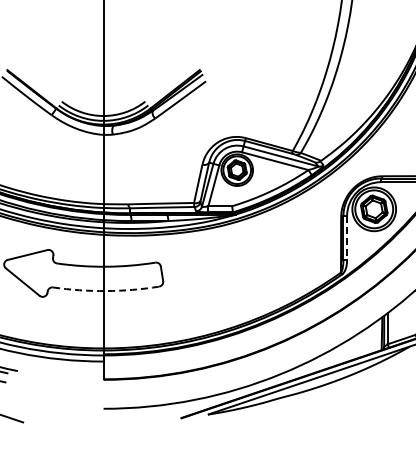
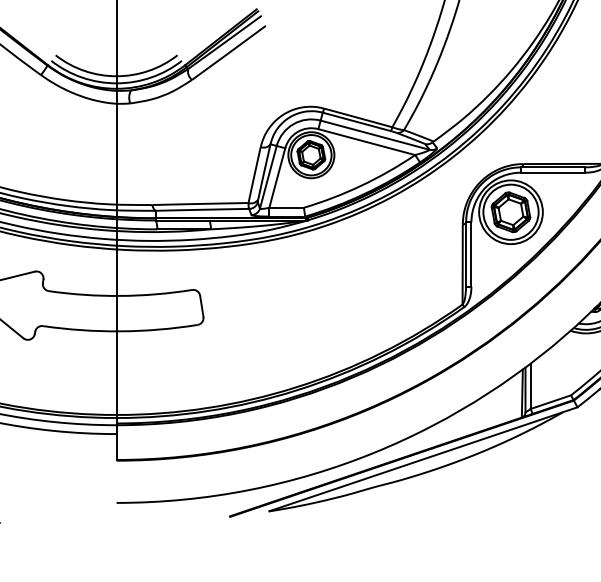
line: (347, 238) -> (472, 254), dashed -> solid
arc: (106, 291) -> (120, 332), dashed -> solid

